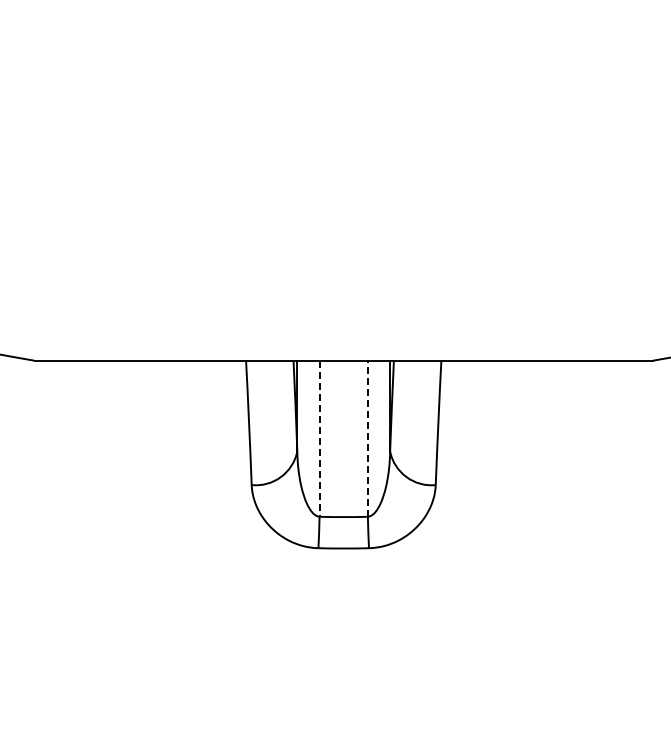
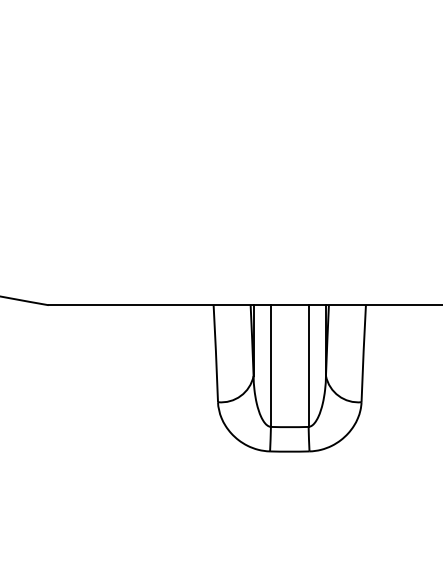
line: (367, 438) -> (308, 365), dashed -> solid
line: (319, 439) -> (270, 366), dashed -> solid

